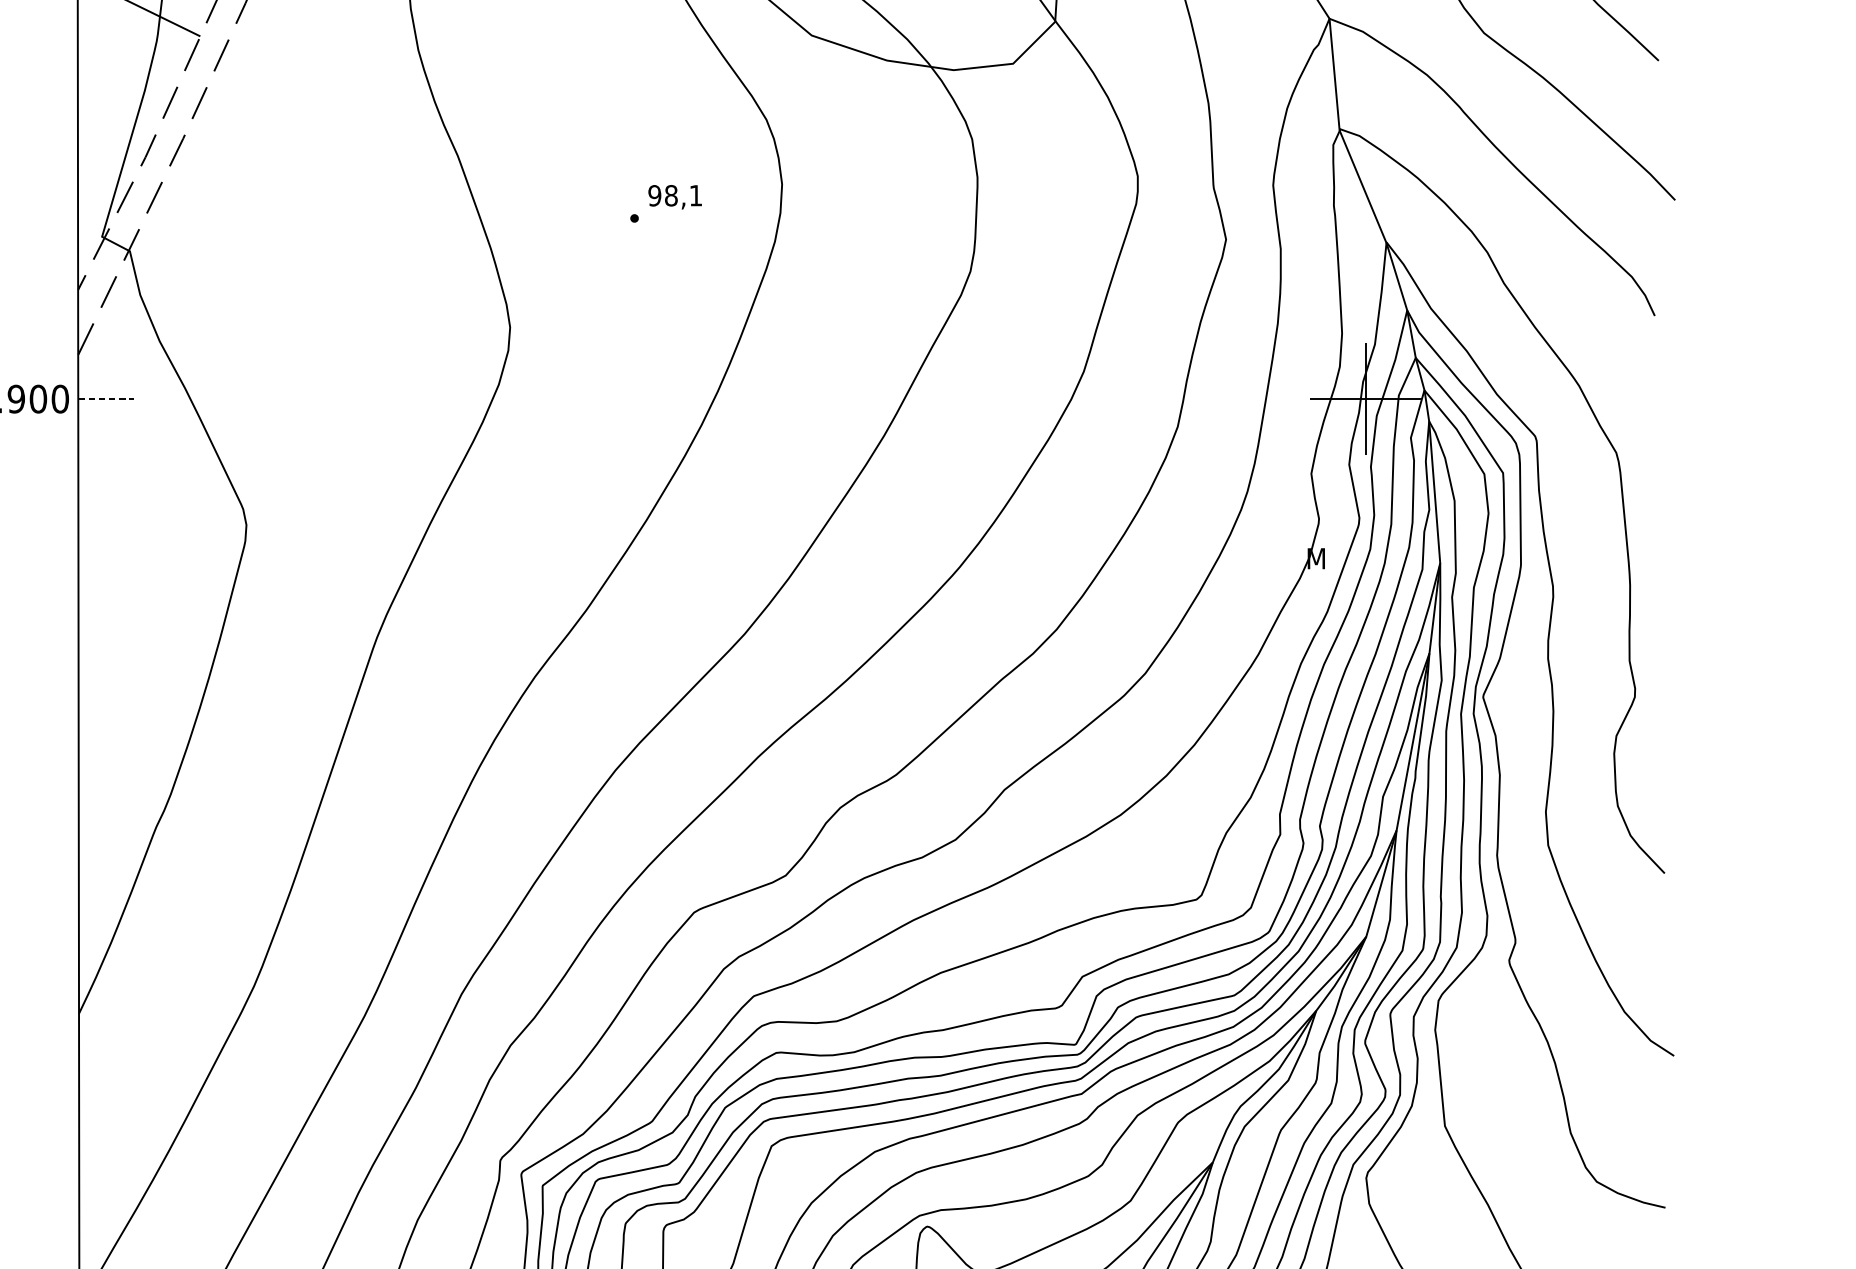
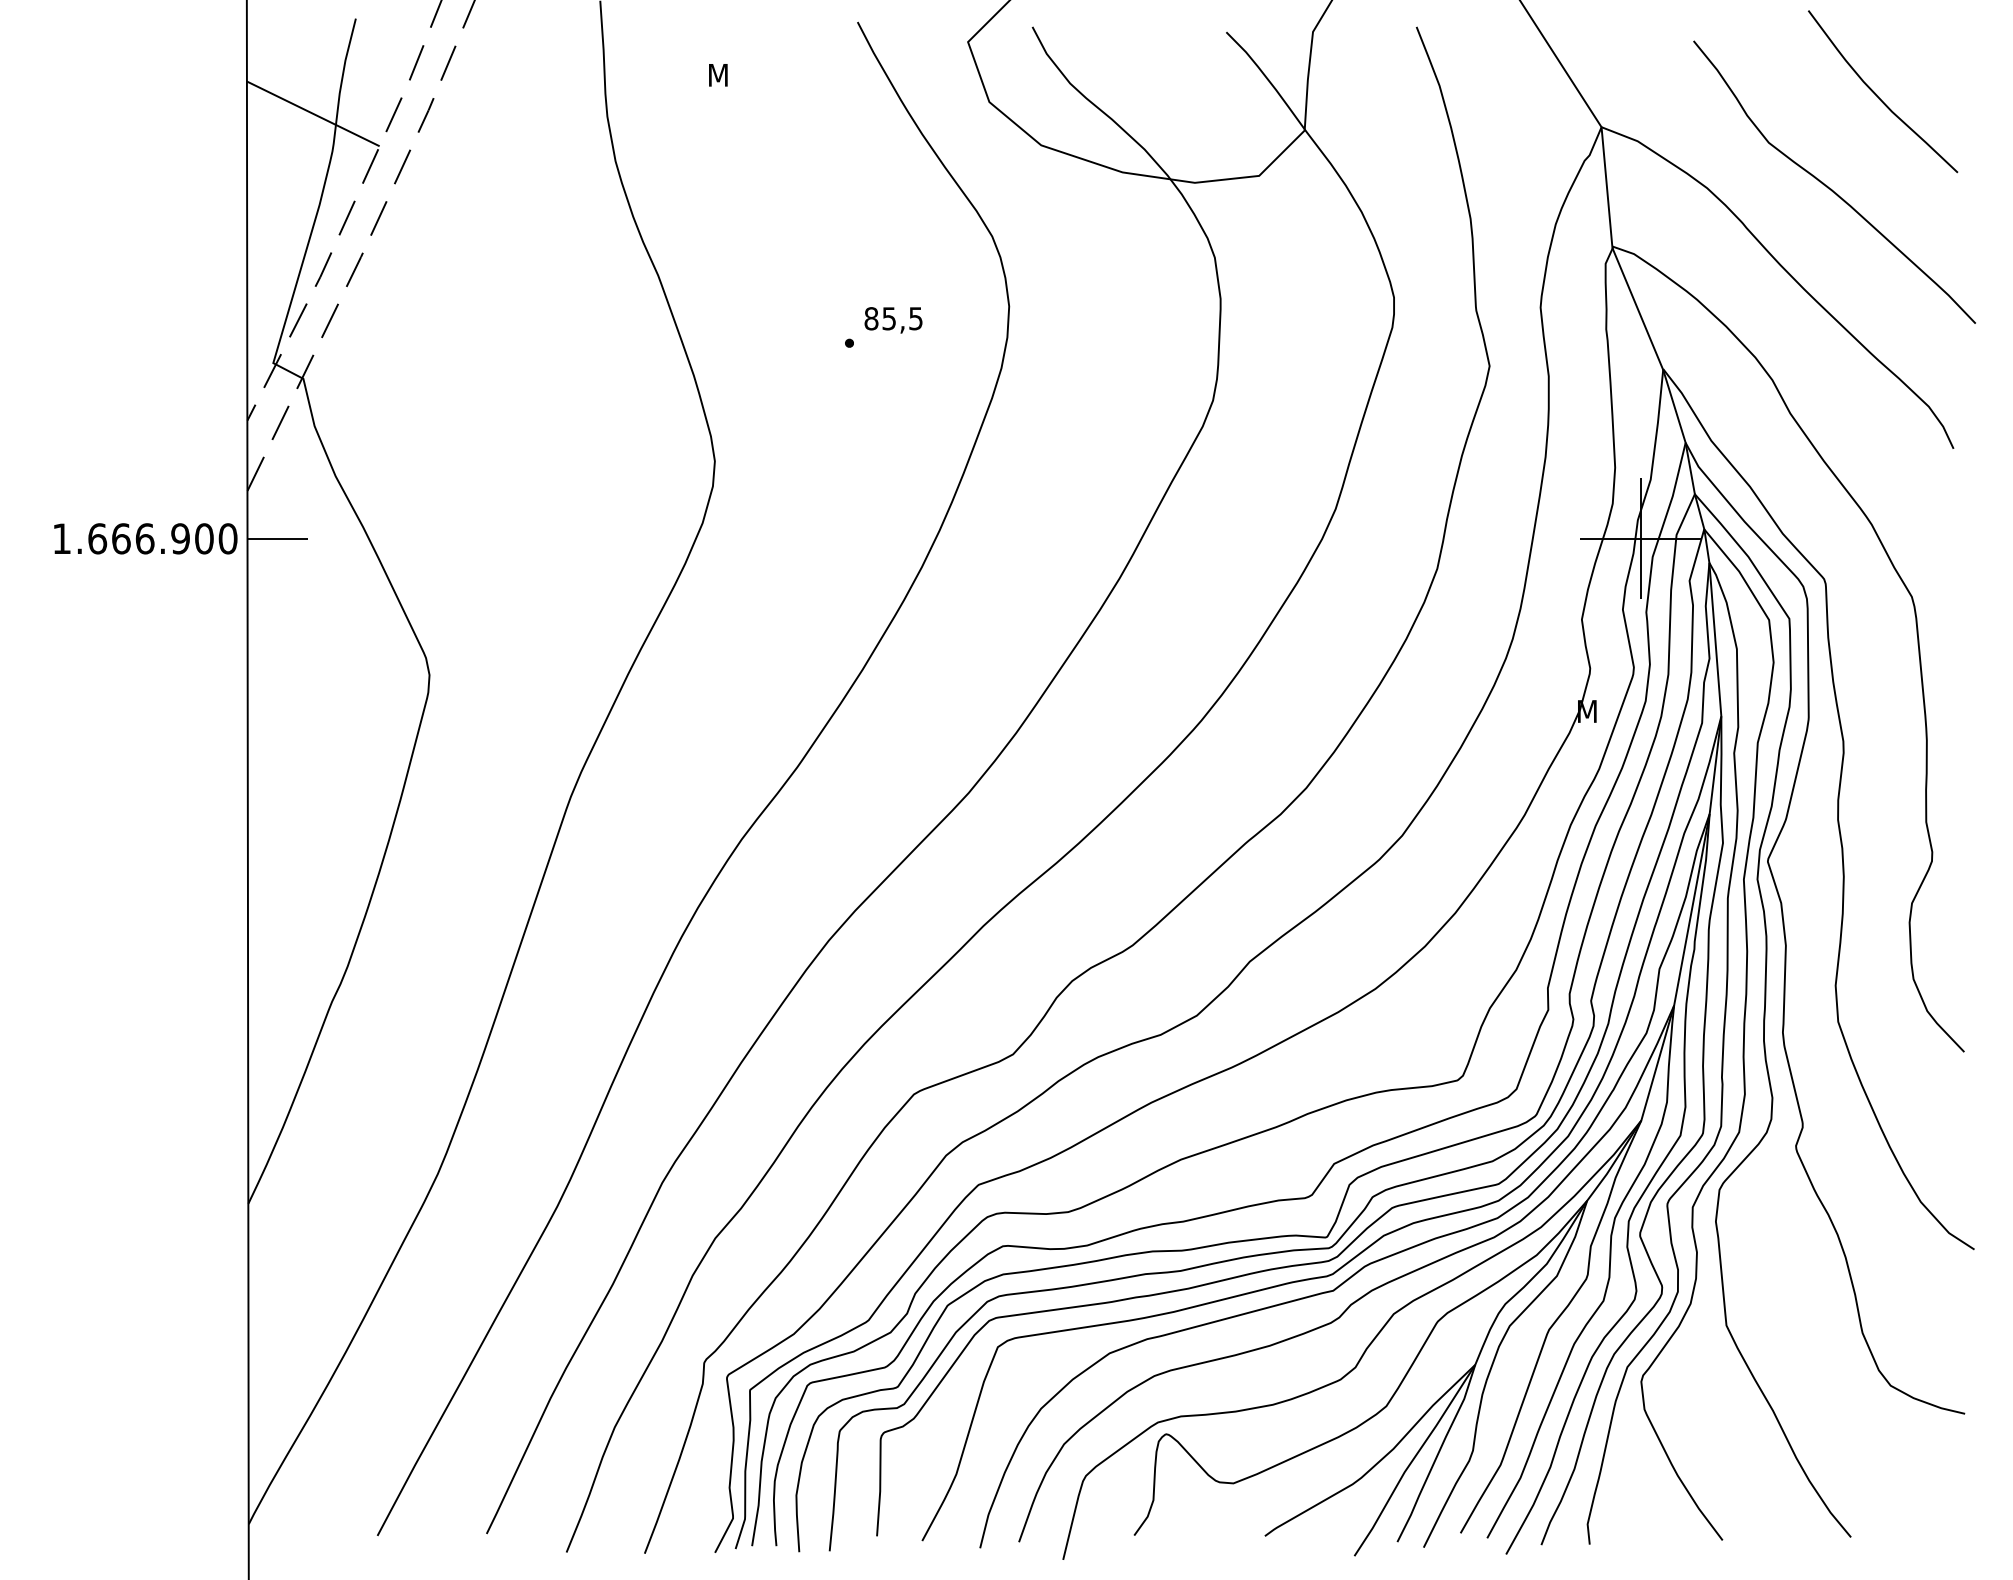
text: (675, 195) -> (893, 318), 98,1 -> 85,5
line: (106, 398) -> (278, 538), dashed -> solid

